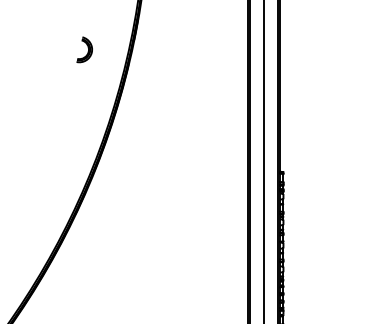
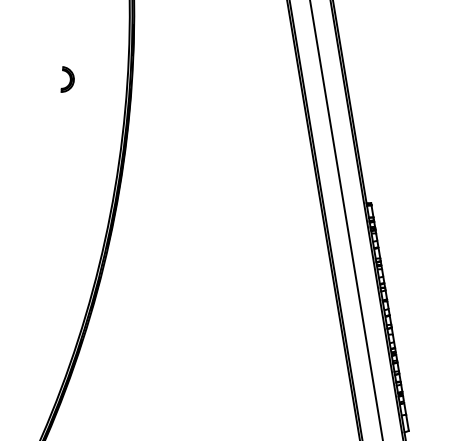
part: (84, 49) -> (66, 78), size x0.7

